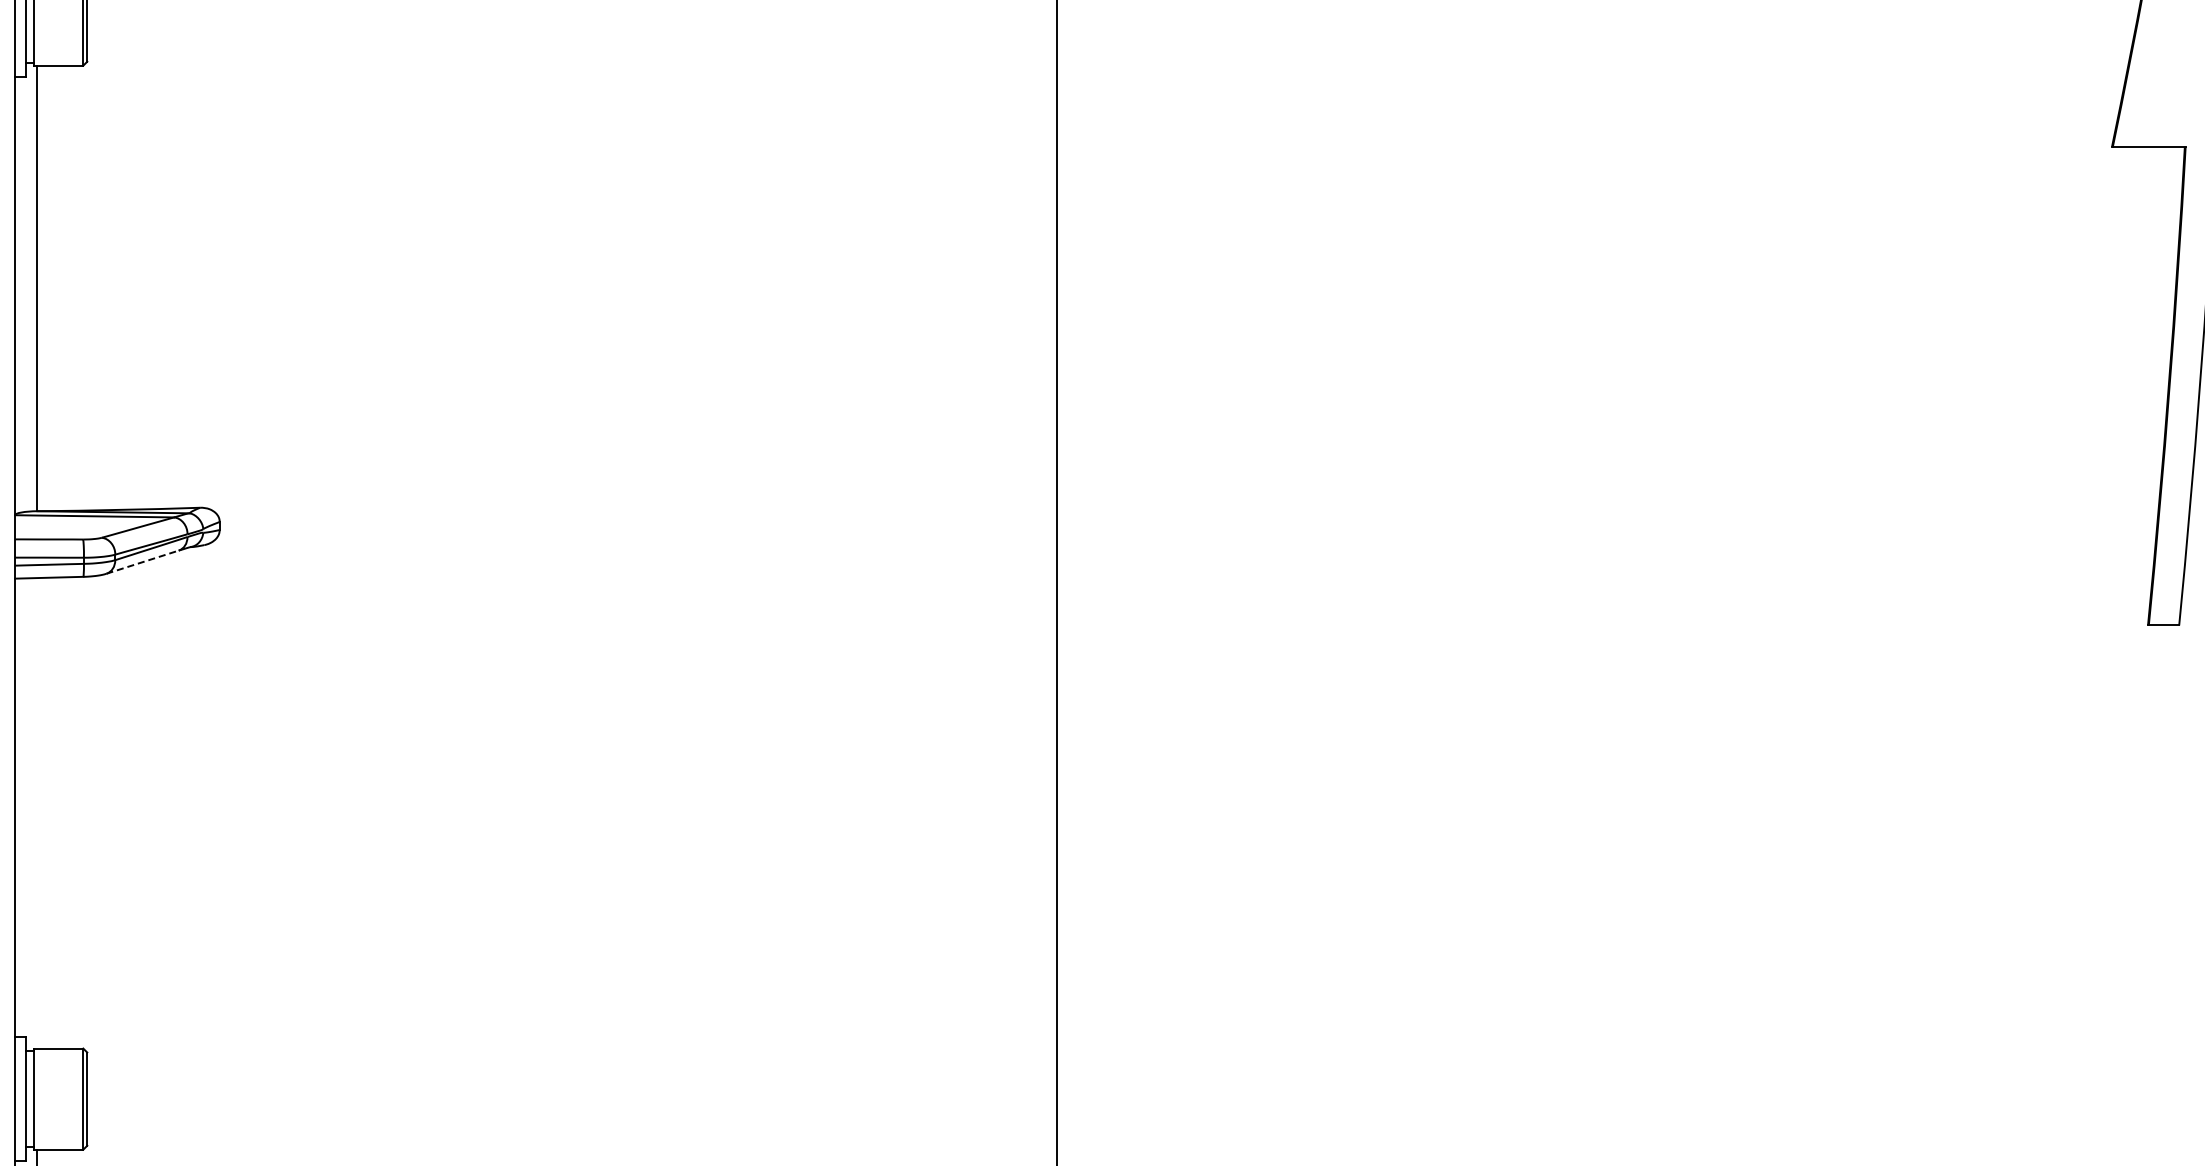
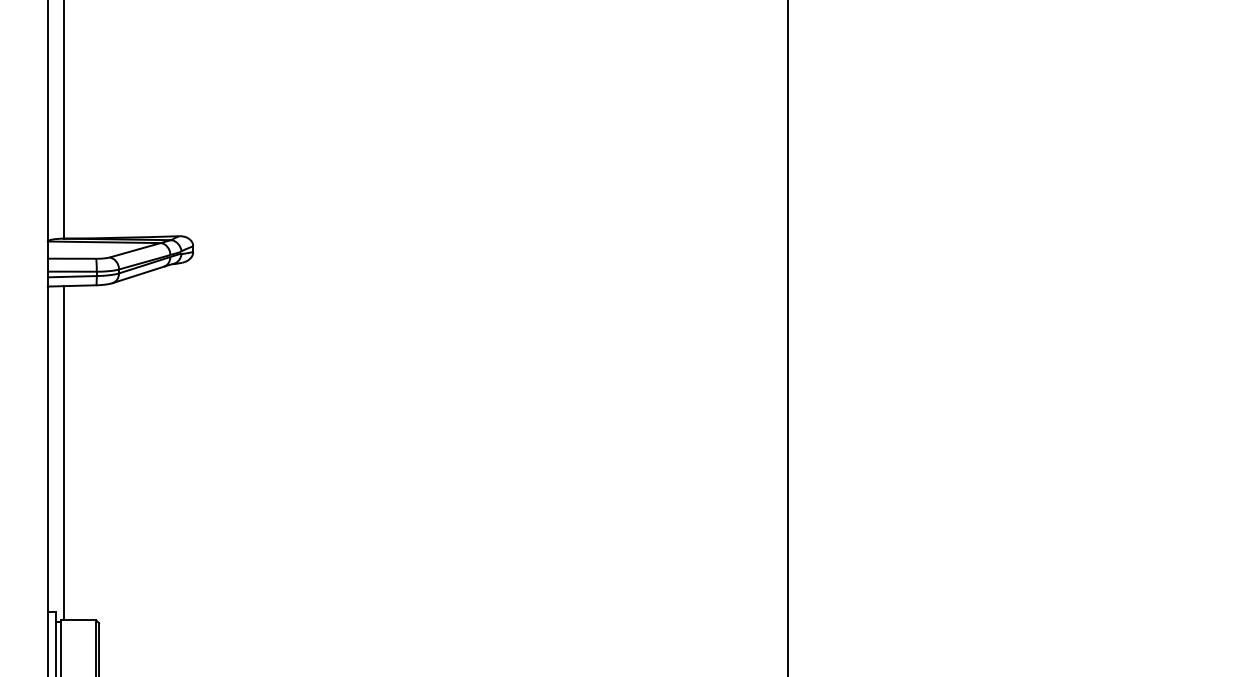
line: (142, 562) -> (138, 275), dashed -> solid
line: (37, 813) -> (63, 453), added

